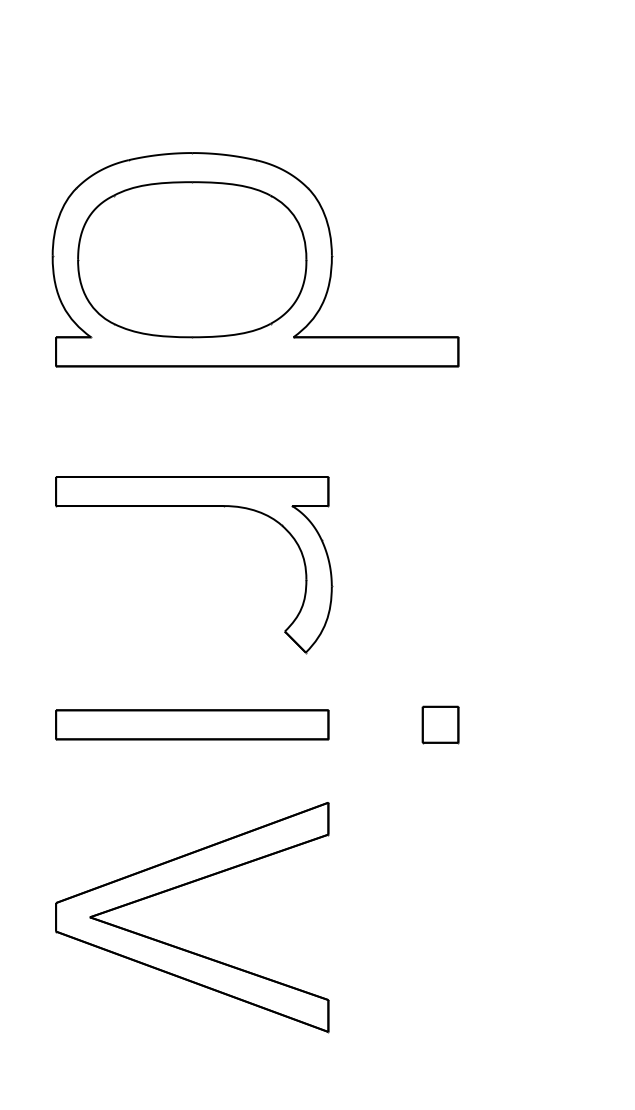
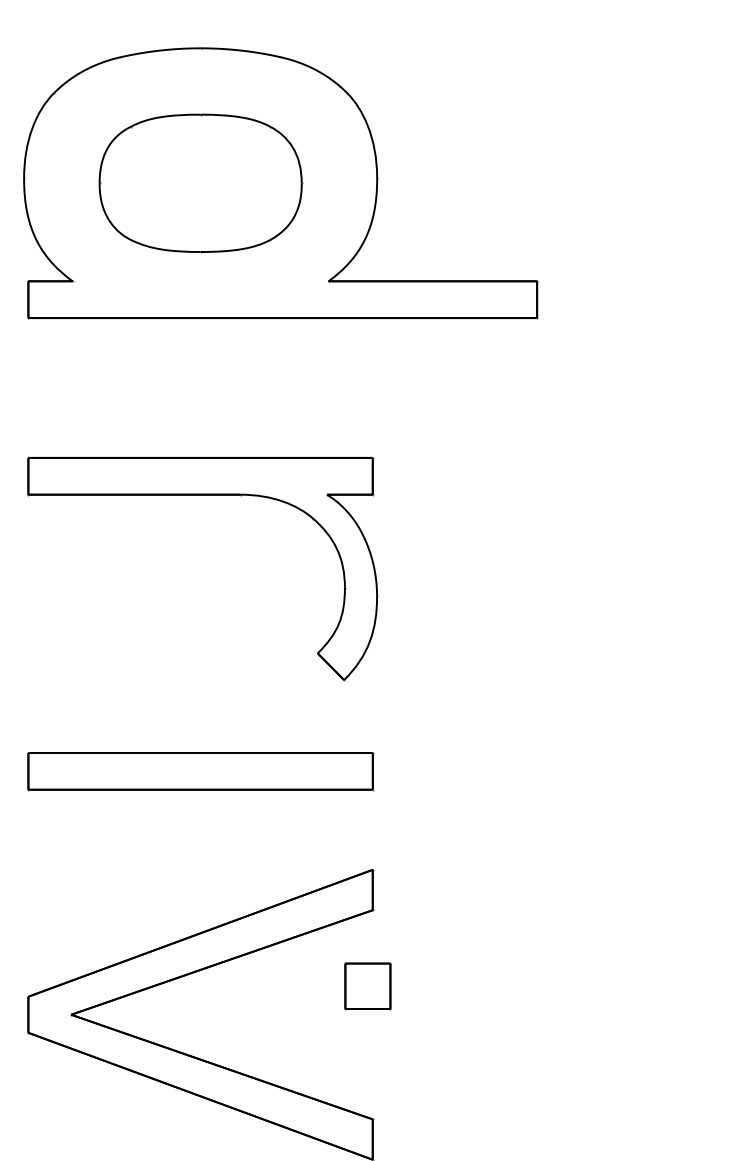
part: (192, 259) -> (200, 182), size x0.7
part: (440, 724) -> (367, 985), moved

